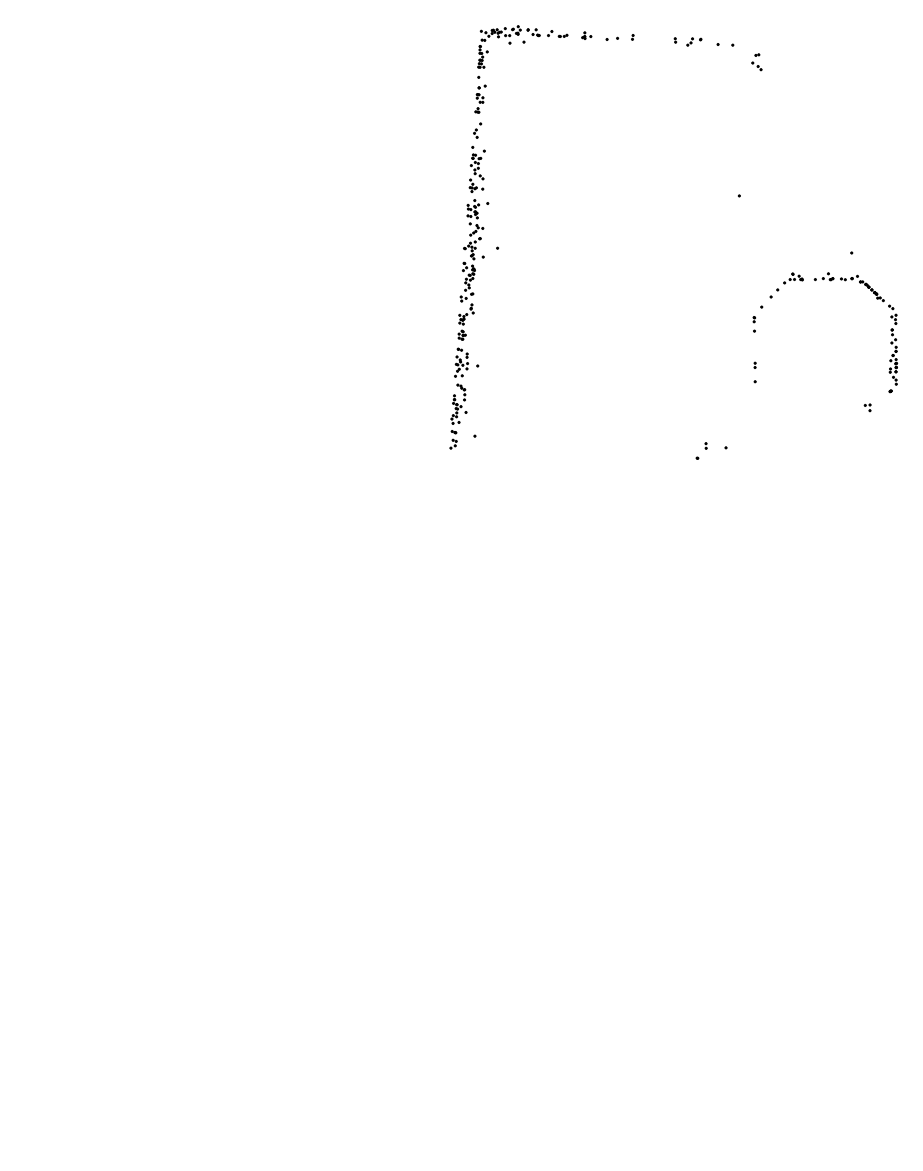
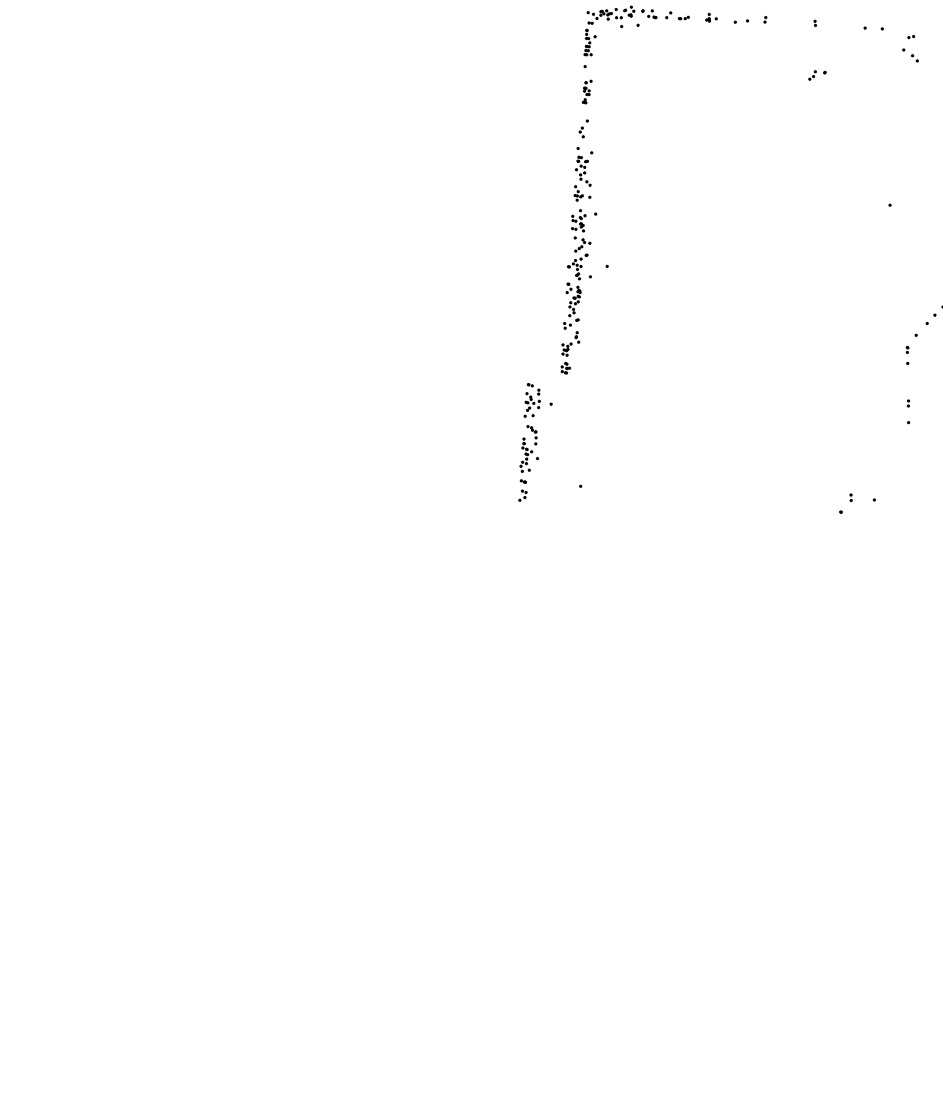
part: (694, 41) -> (817, 74), moved
part: (756, 62) -> (910, 49), size x1.4
part: (480, 98) -> (587, 91), size x0.7
part: (464, 398) -> (535, 442), moved

